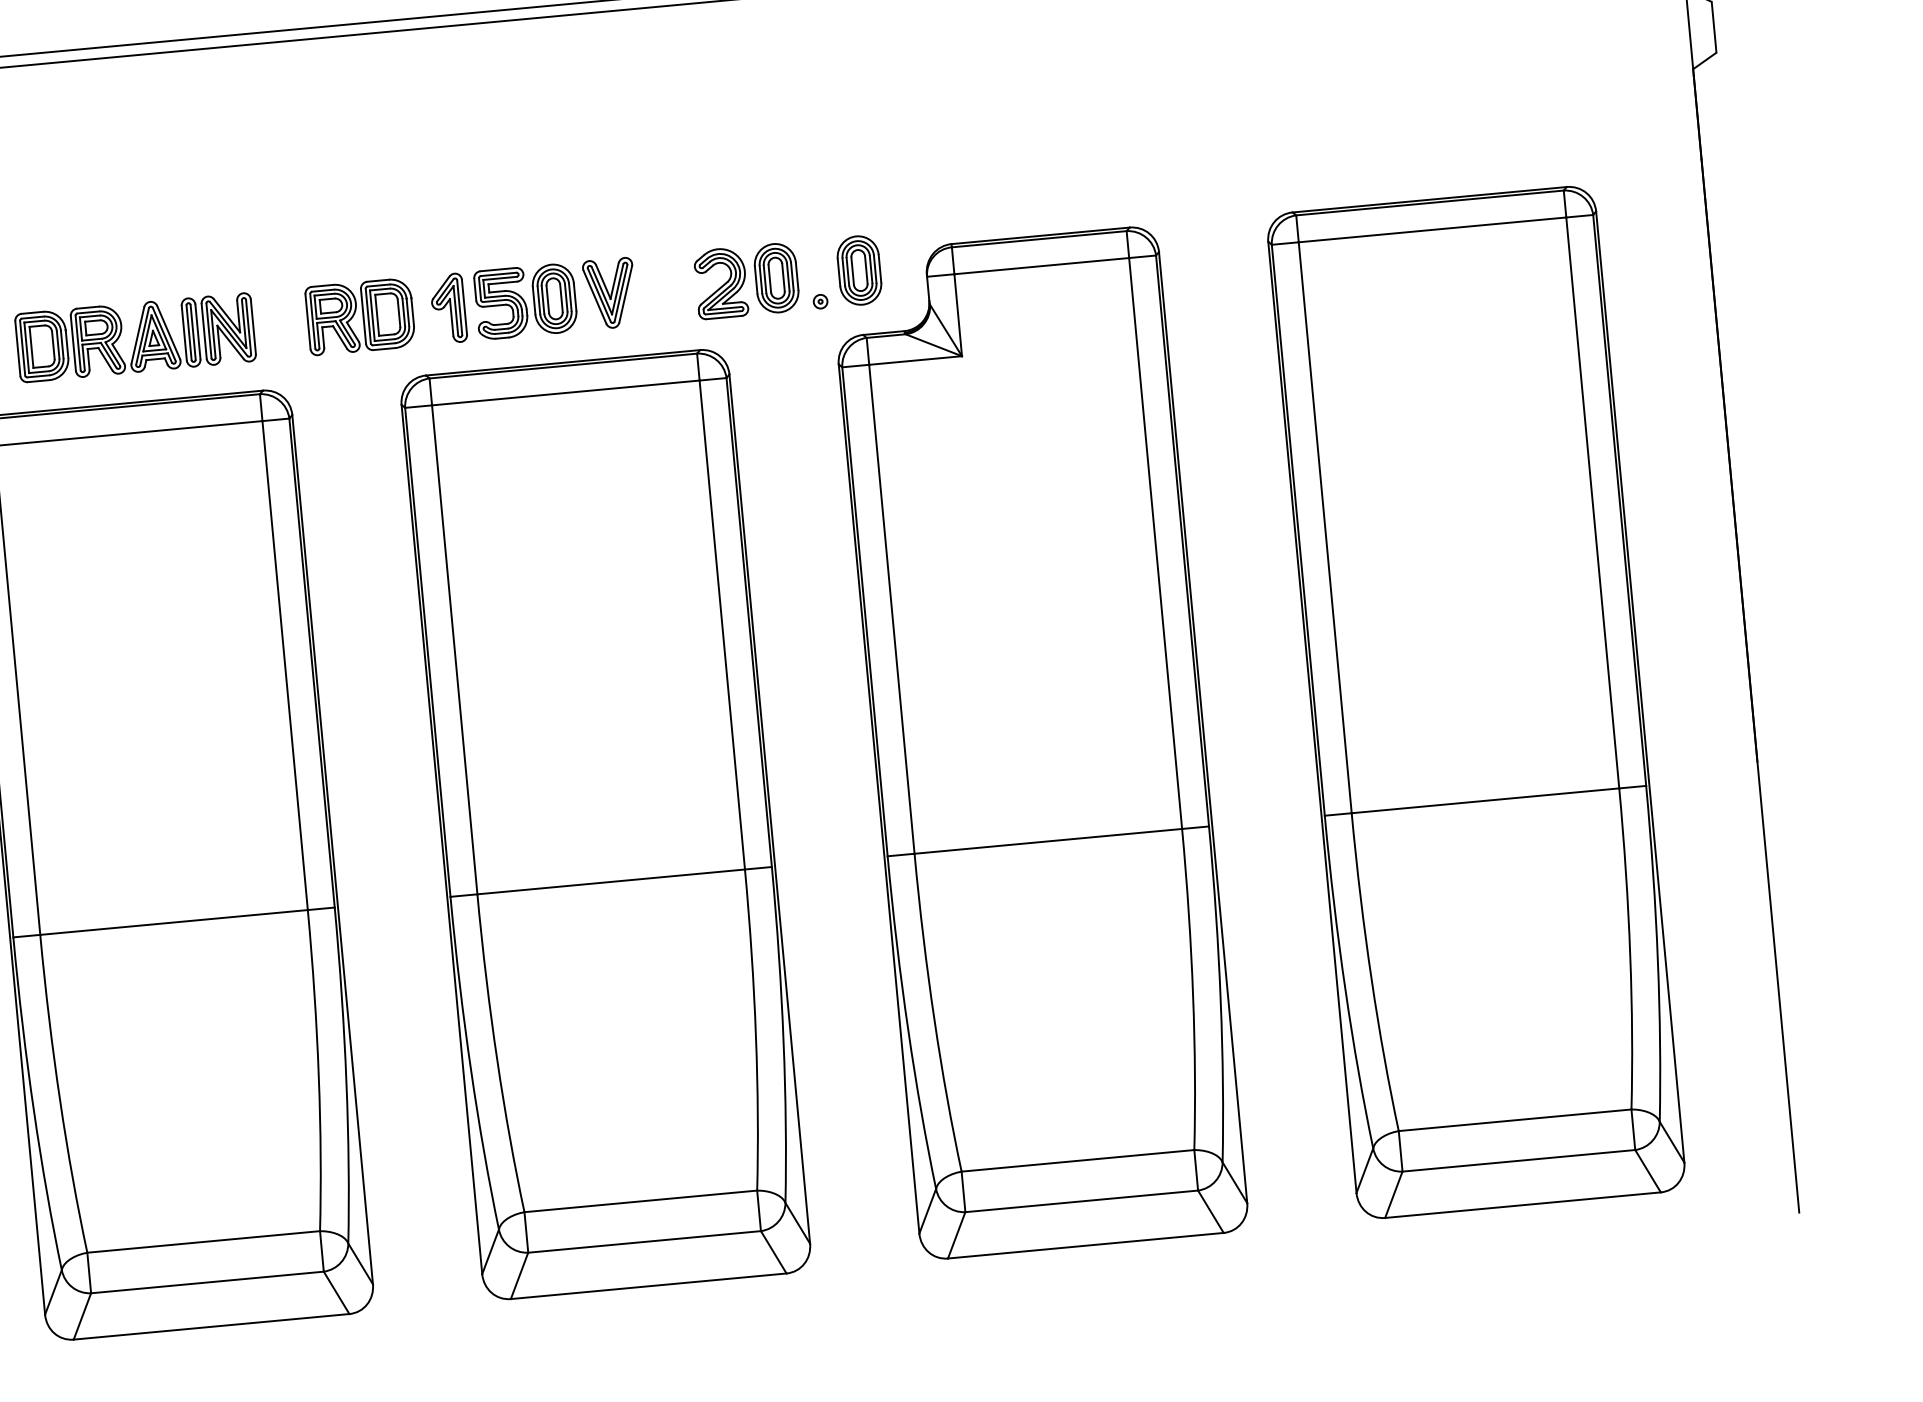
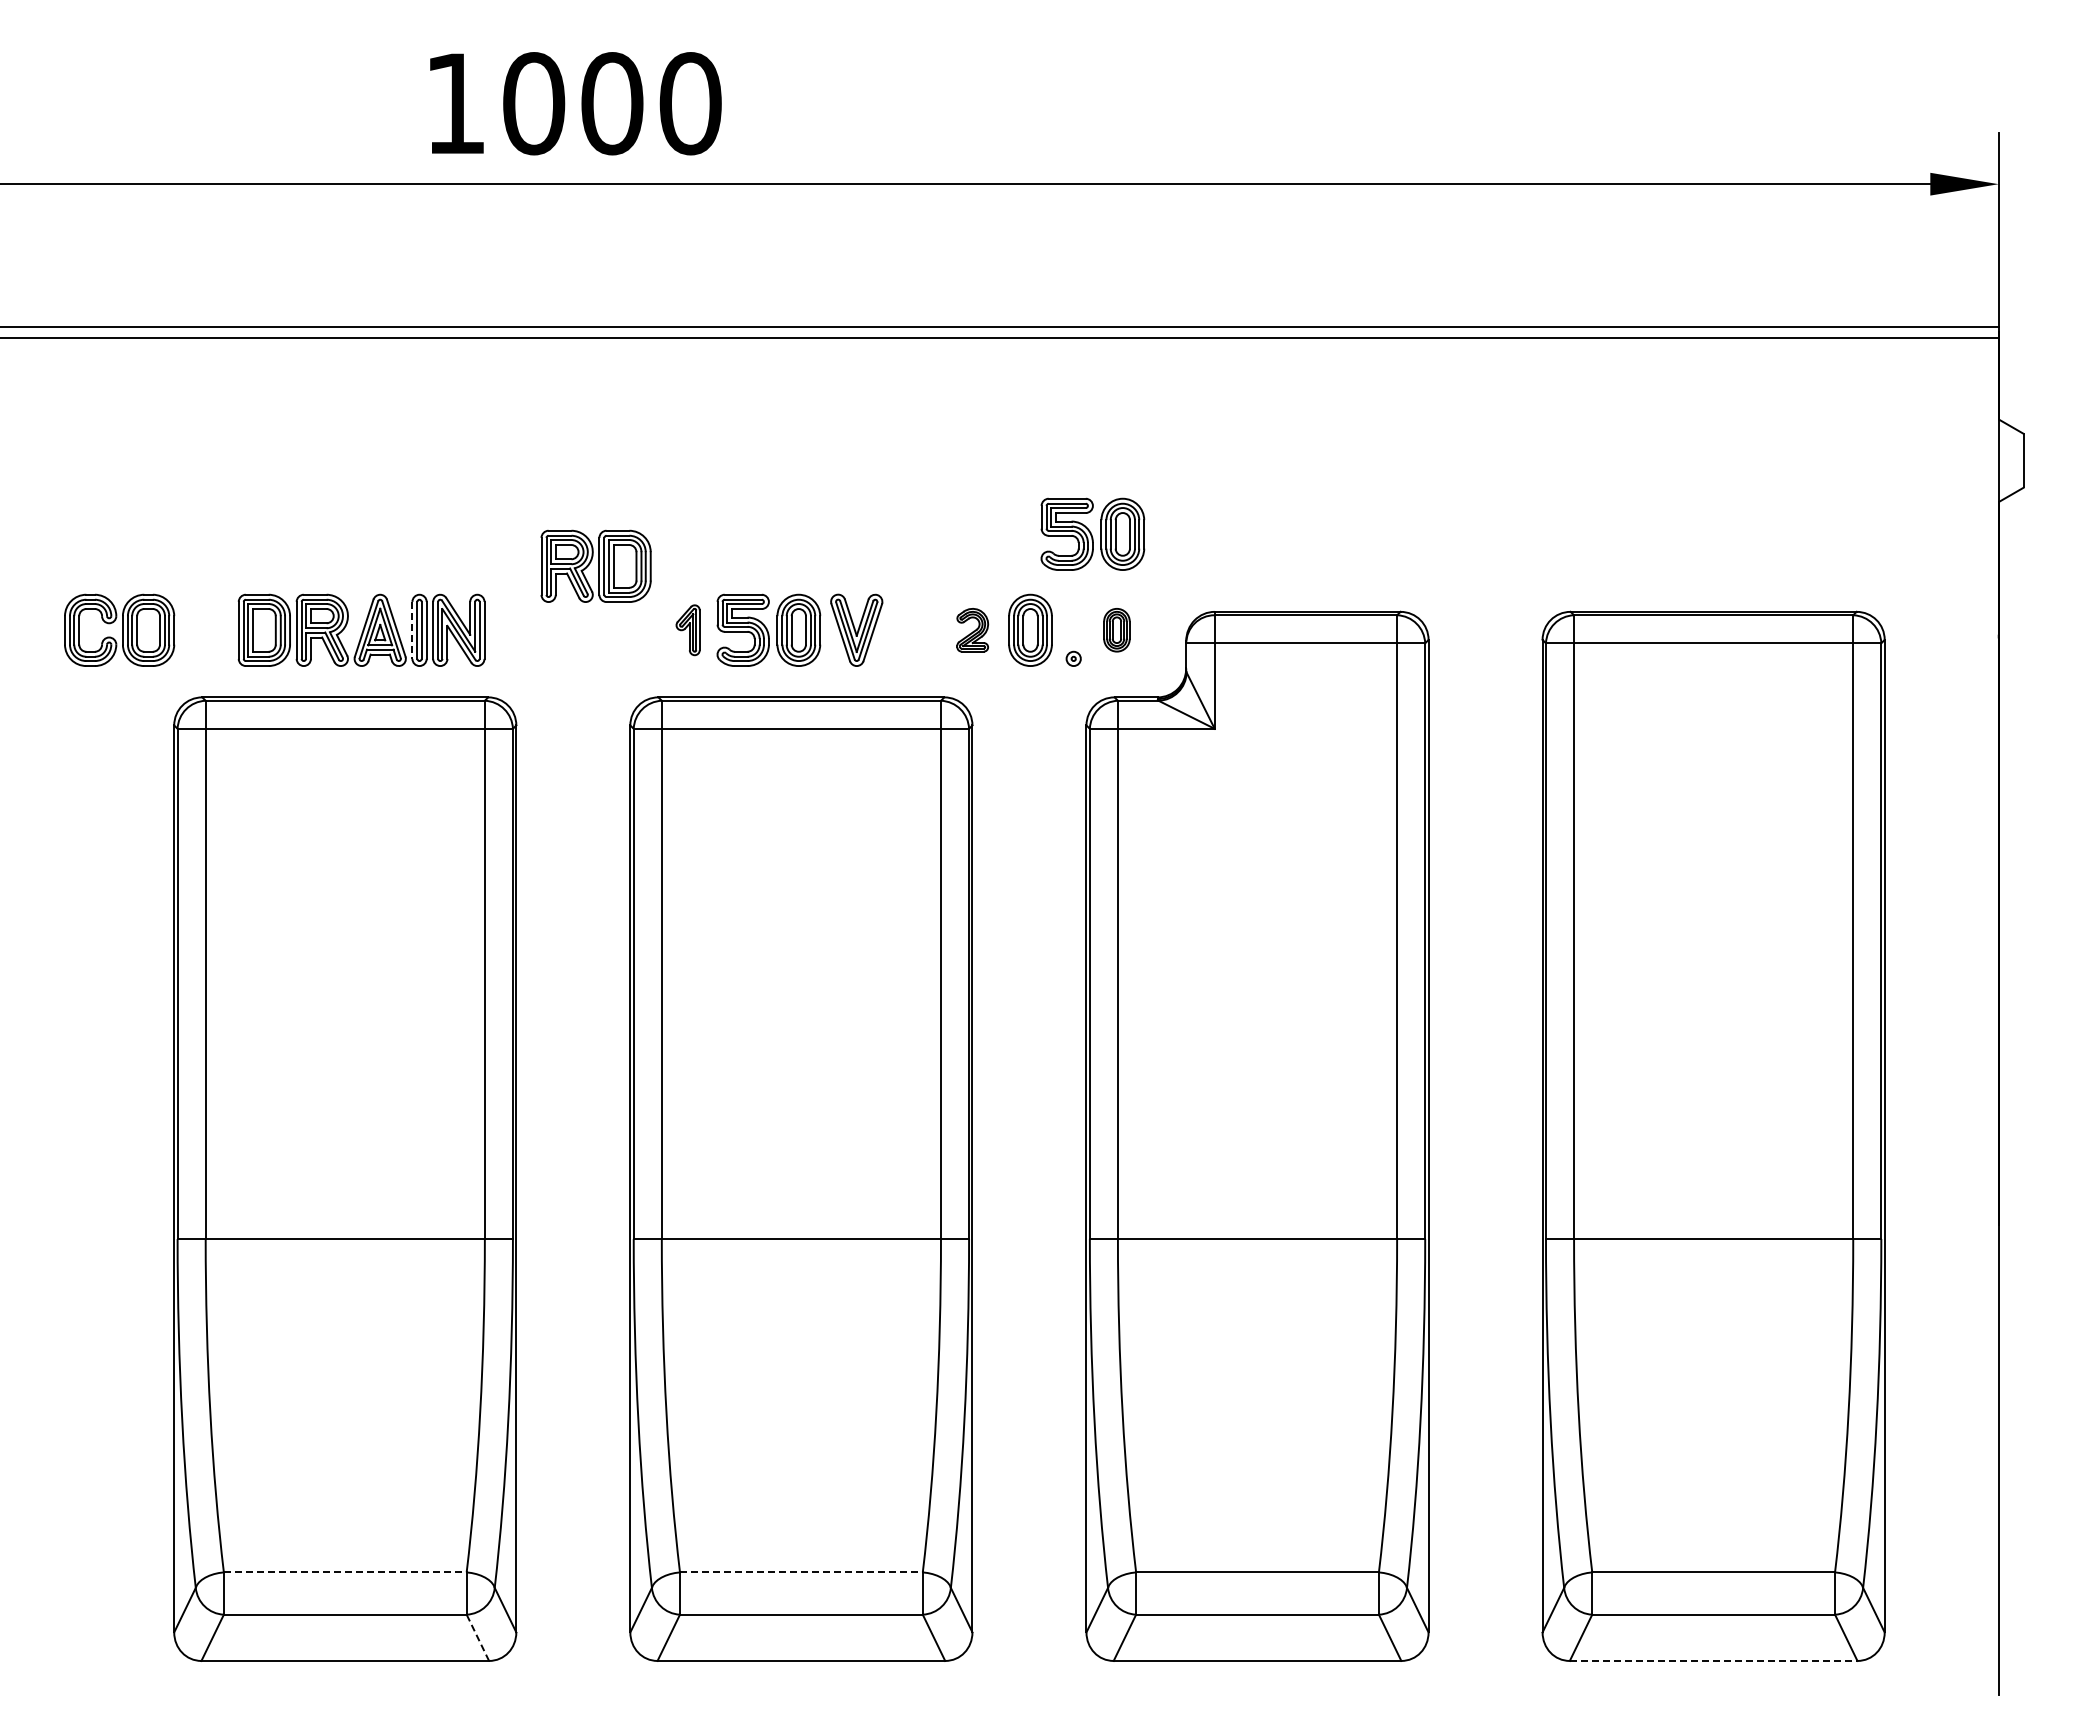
part: (827, 179) -> (1092, 533), added
part: (858, 269) -> (1116, 629), size x0.6
part: (720, 282) -> (972, 629), size x0.6
part: (447, 307) -> (687, 629), size x0.7
part: (359, 316) -> (595, 565), moved
line: (184, 333) -> (412, 630), solid -> dashed
line: (640, 1201) -> (801, 1572), solid -> dashed
line: (1522, 1204) -> (1713, 1660), solid -> dashed
line: (203, 1242) -> (345, 1572), solid -> dashed
line: (336, 1292) -> (477, 1637), solid -> dashed

